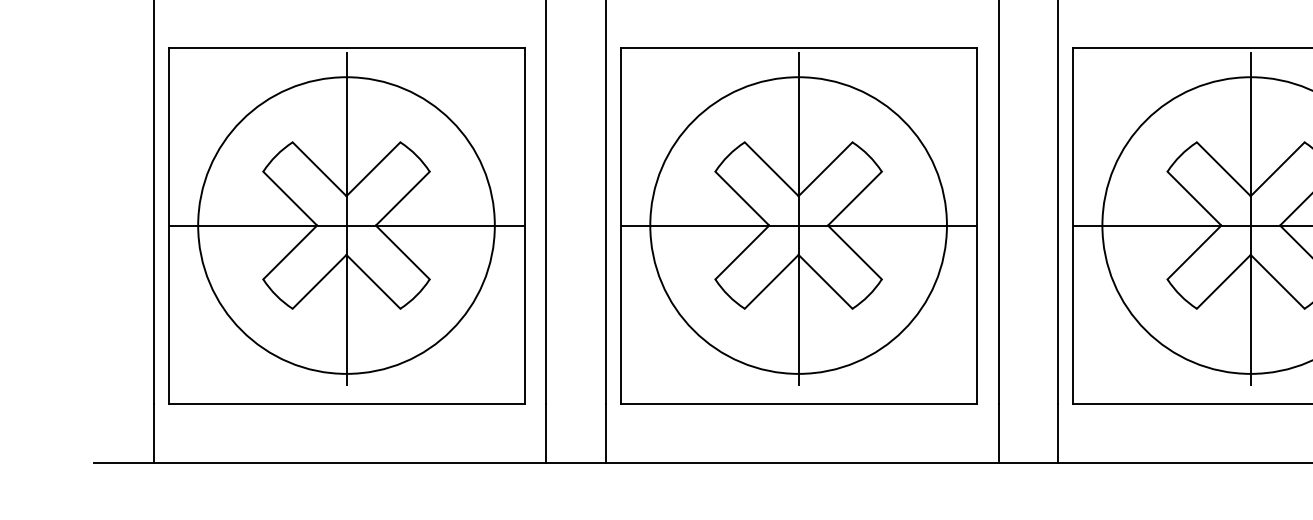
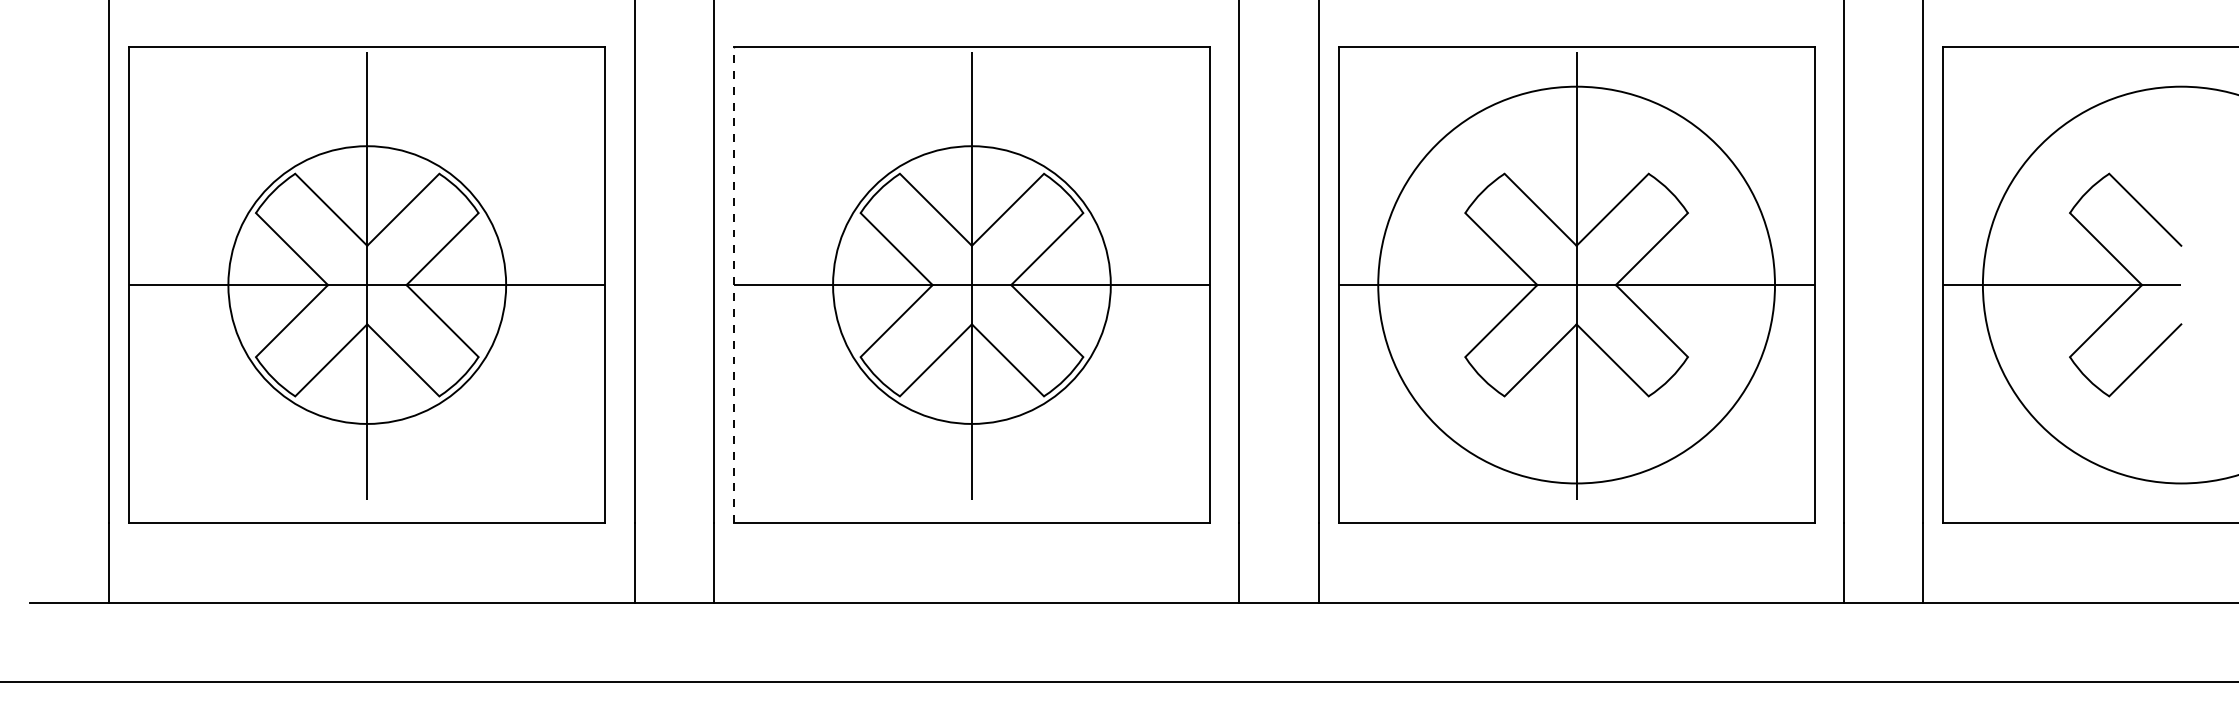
circle: (345, 225) -> (366, 284), size x0.7
line: (620, 225) -> (733, 284), solid -> dashed
circle: (798, 225) -> (971, 284), size x0.7

